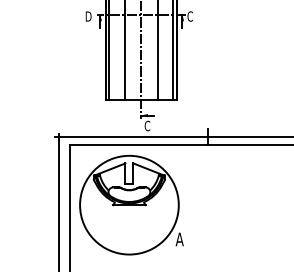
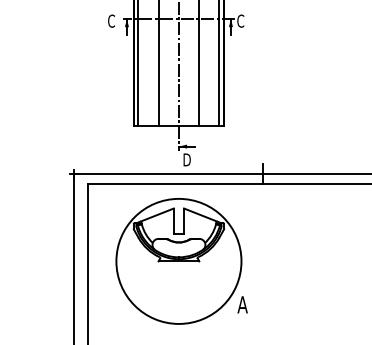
text: (88, 16) -> (111, 21), D -> C
text: (147, 125) -> (186, 159), C -> D
part: (131, 204) -> (181, 260), moved

